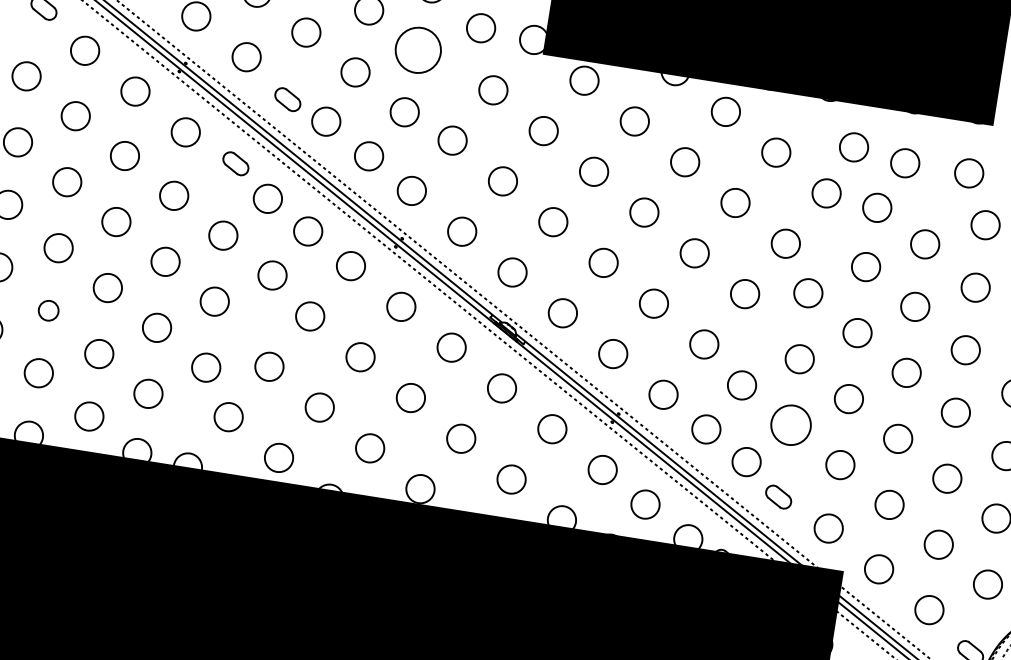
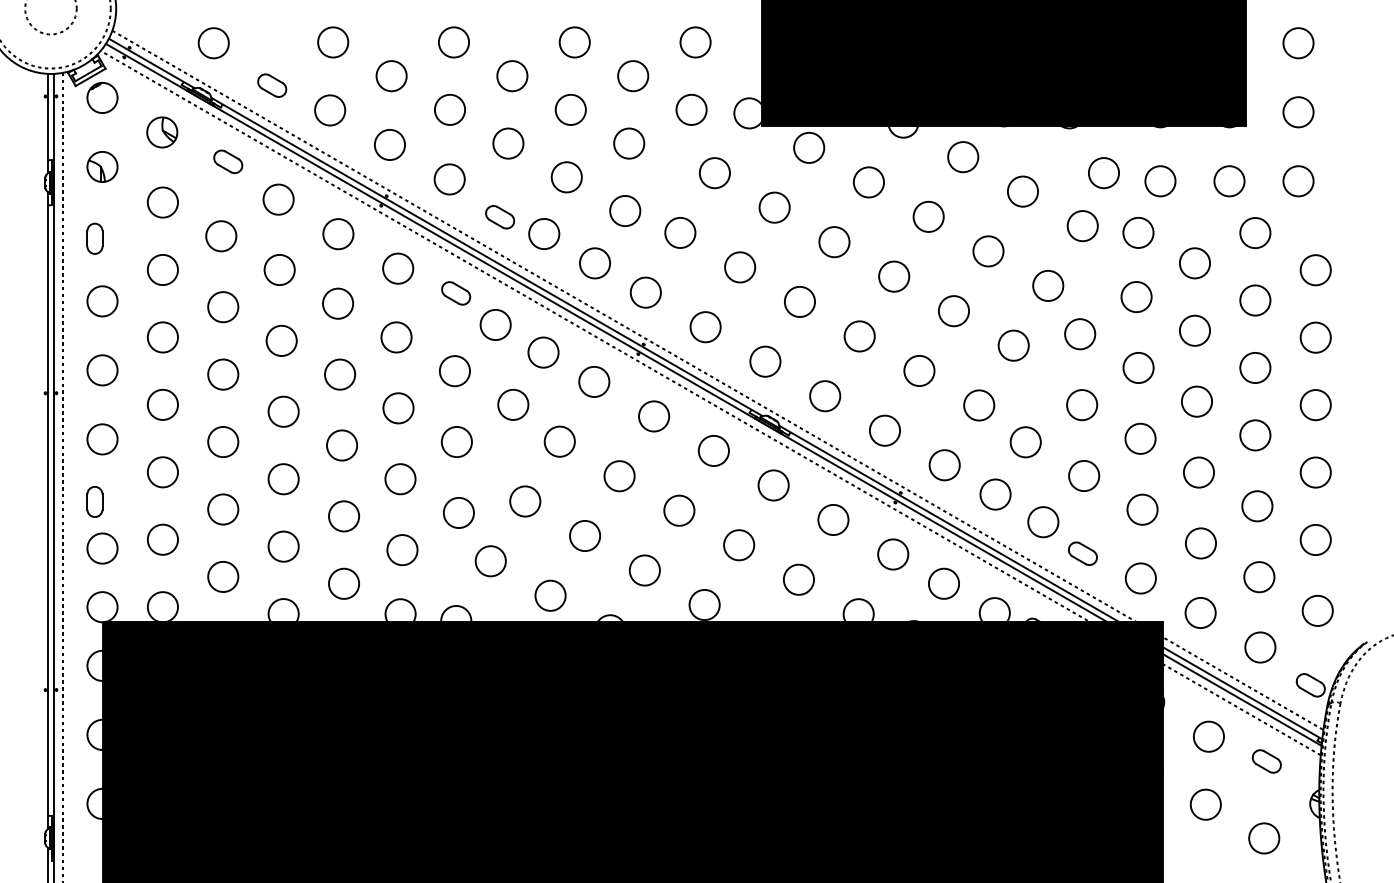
circle: (418, 50) -> (629, 143), size x0.62
circle: (48, 310) -> (283, 479), size x1.43
circle: (791, 424) -> (1084, 475), size x0.71

